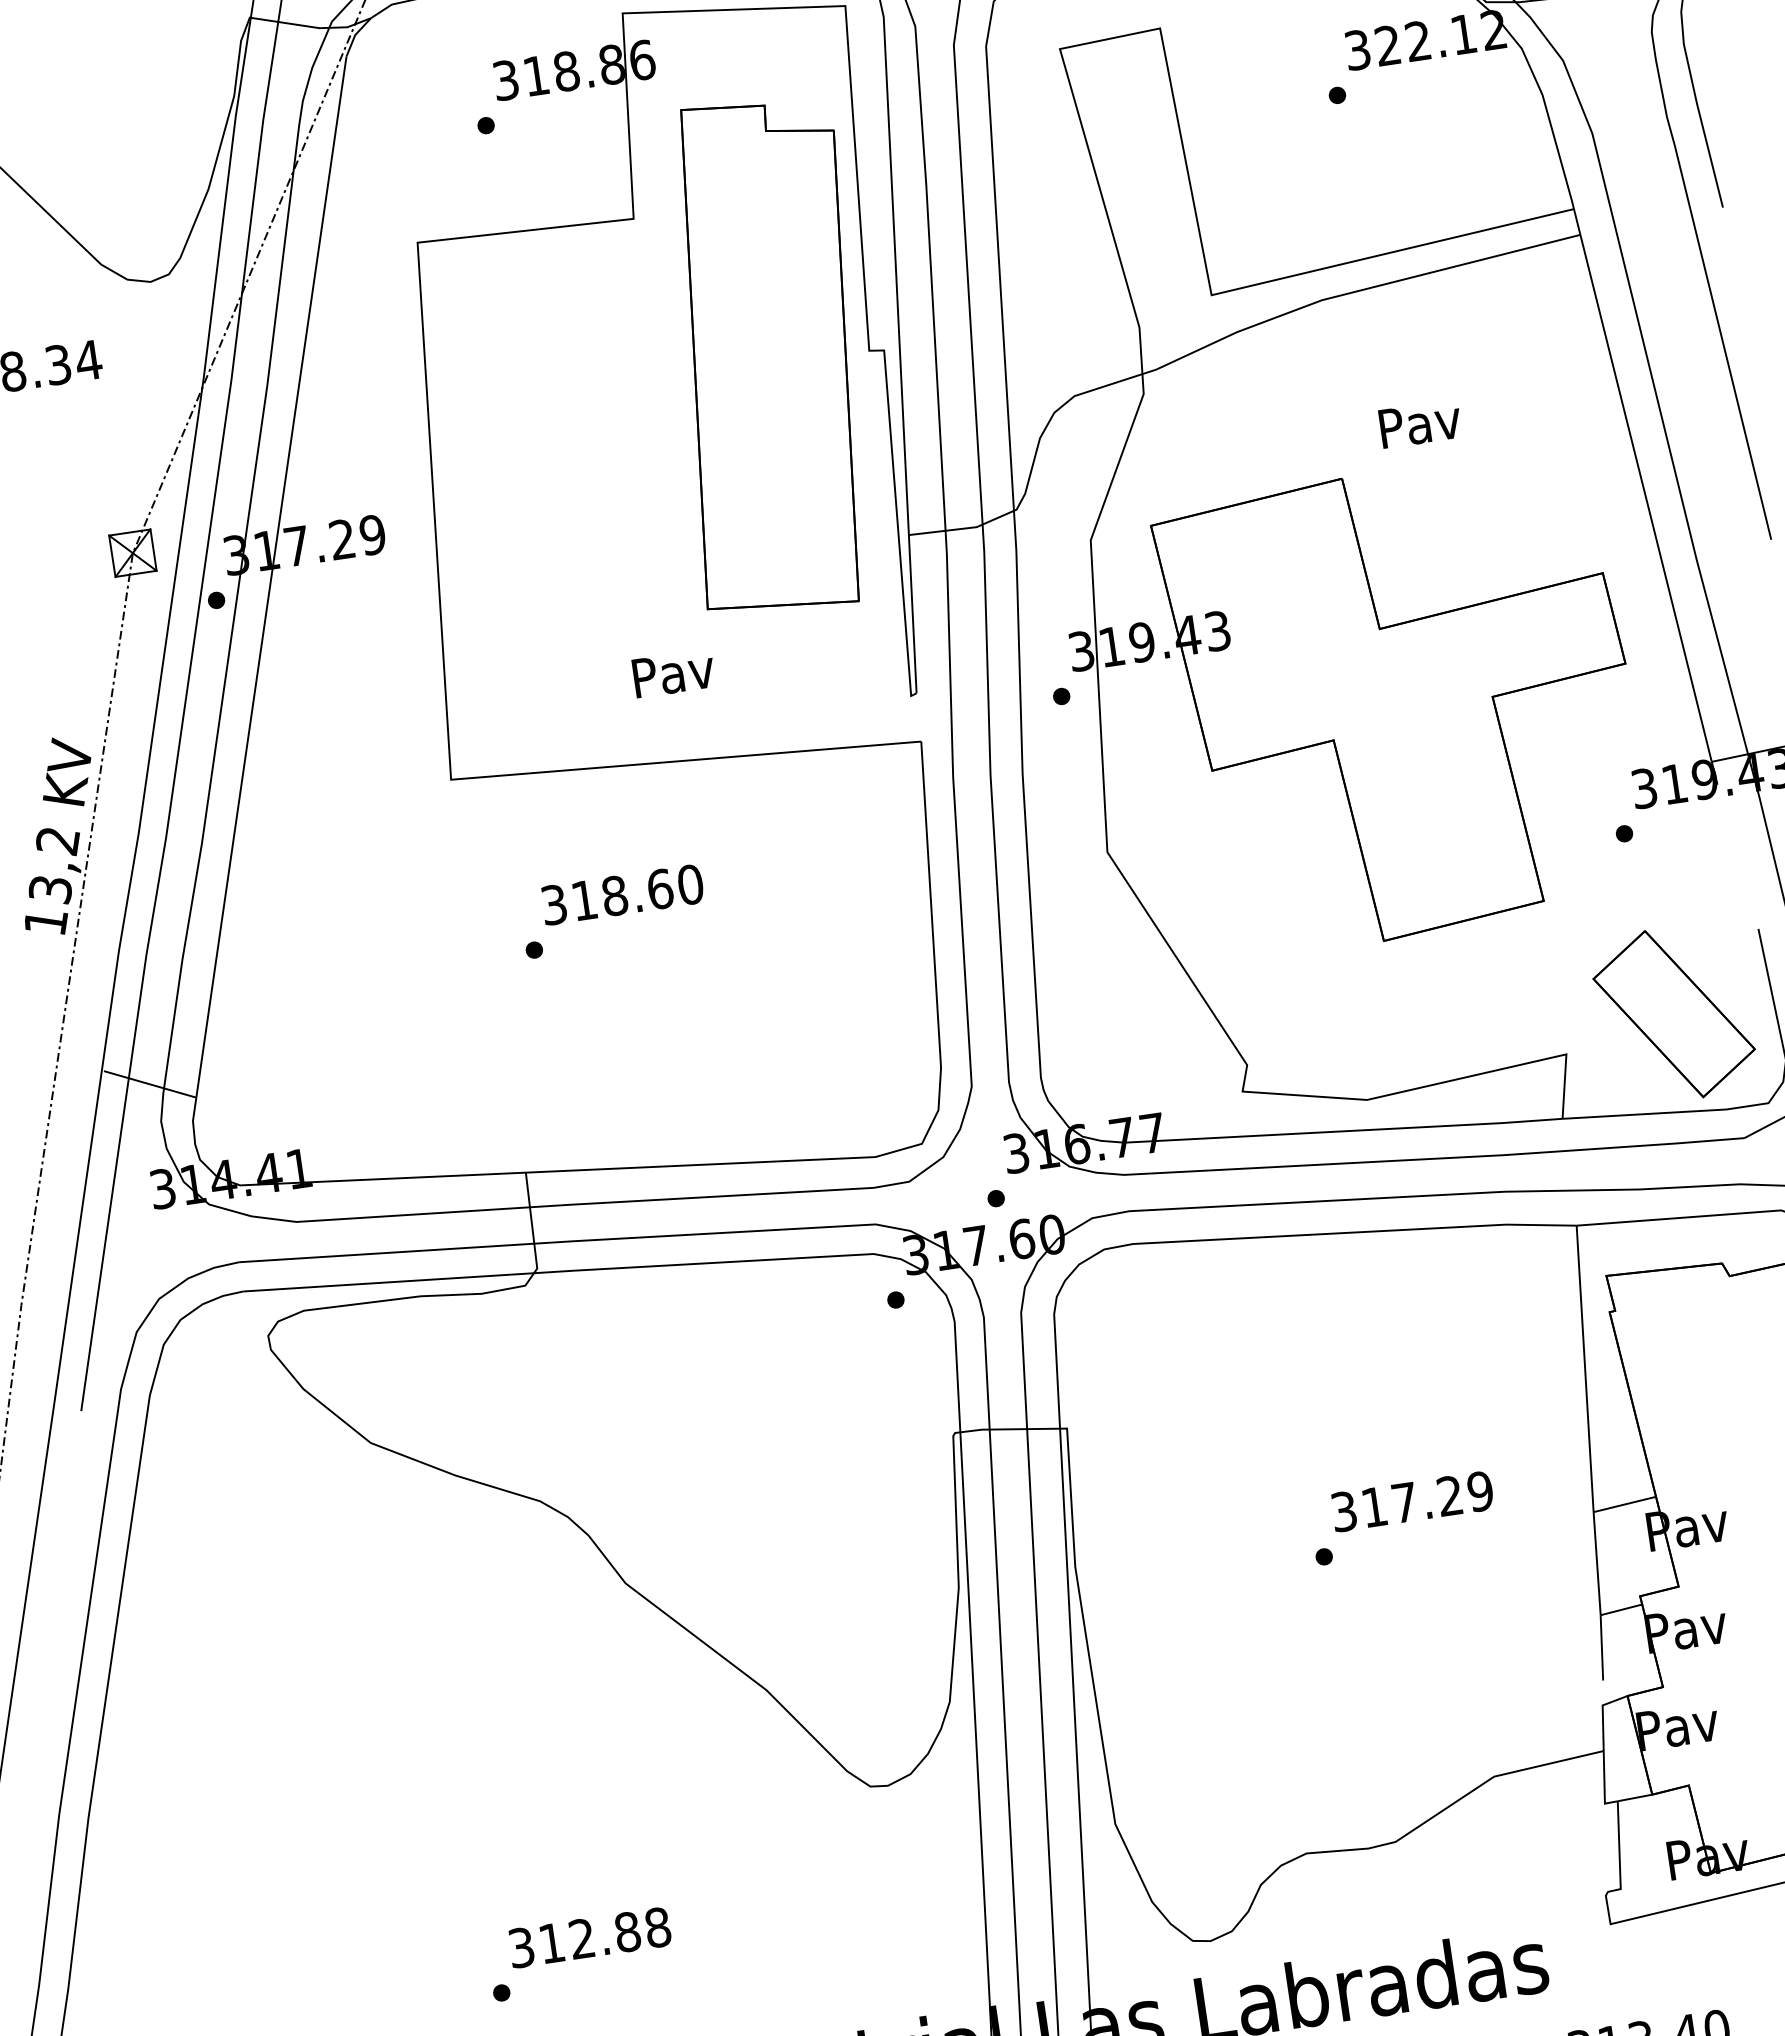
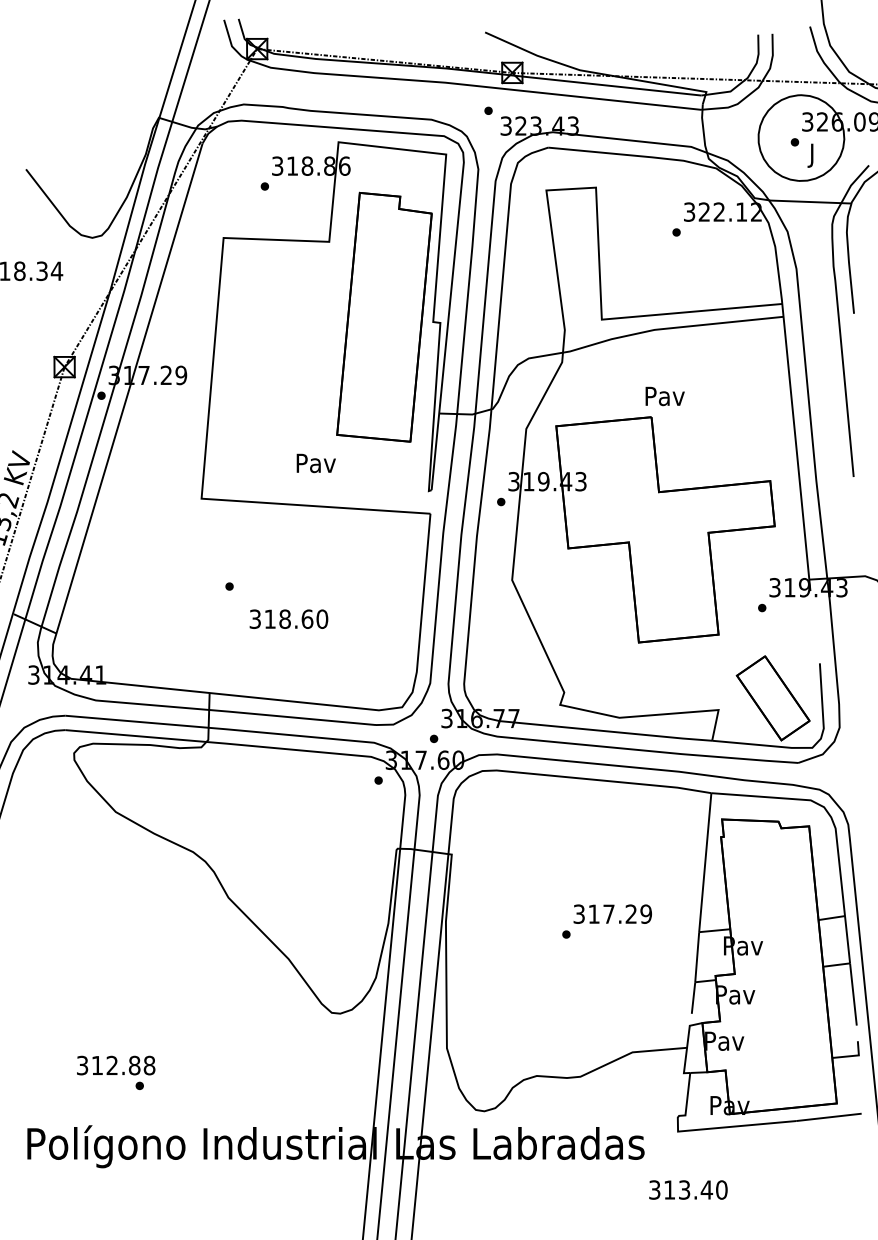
text: (1419, 424) -> (664, 396), moved
text: (621, 893) -> (288, 618), moved
text: (590, 1937) -> (116, 1065), moved

